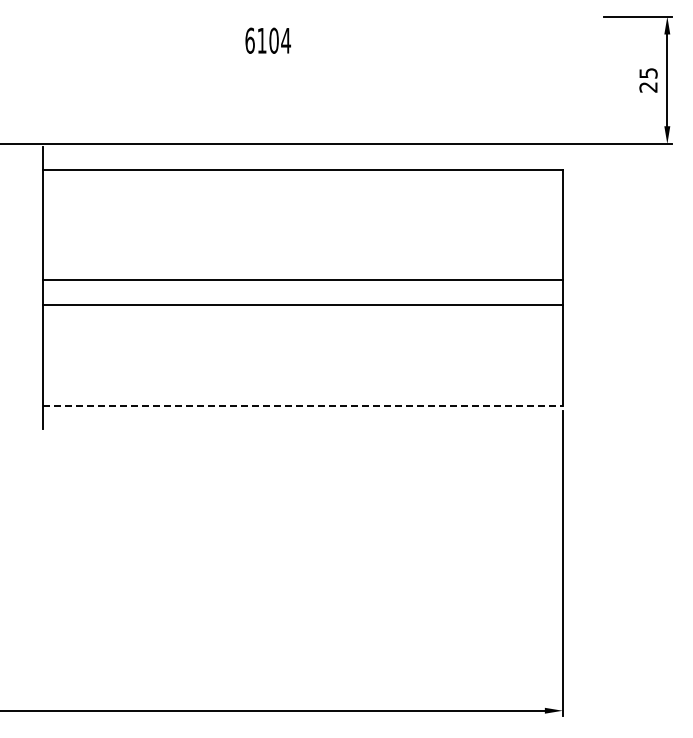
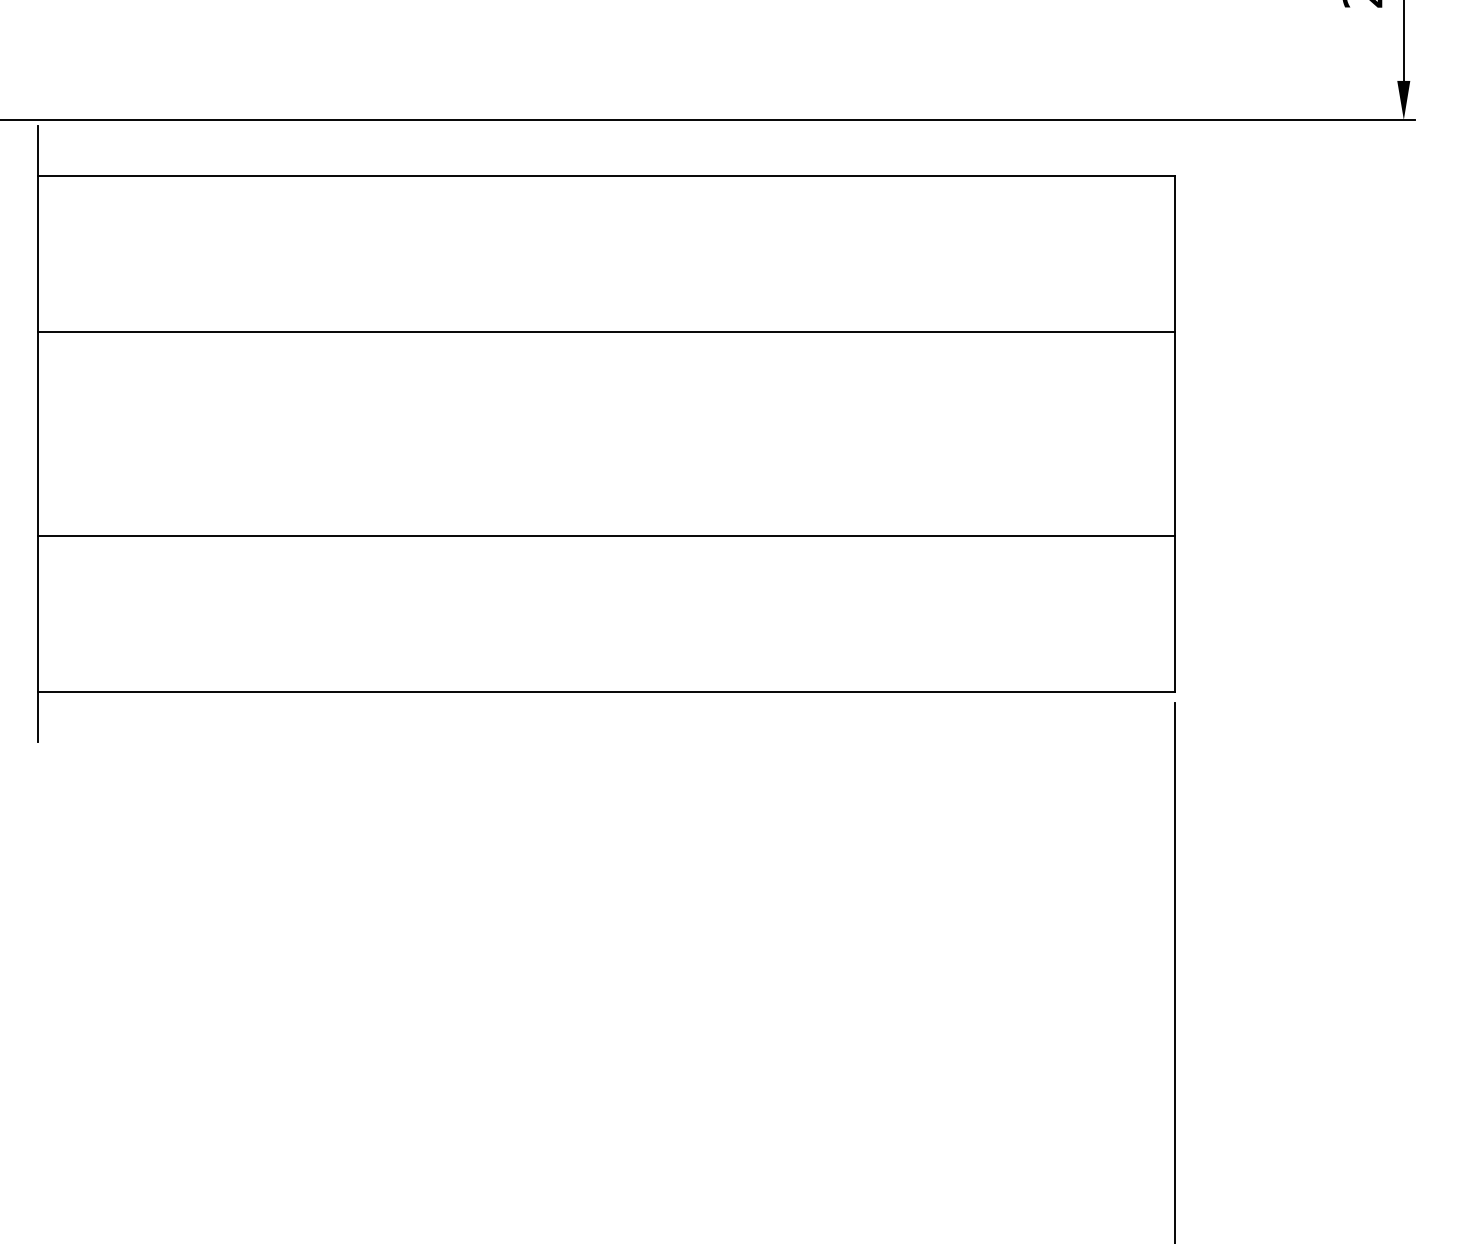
line: (302, 279) -> (606, 330), moved
line: (302, 305) -> (606, 536), moved
line: (303, 405) -> (608, 691), dashed -> solid

